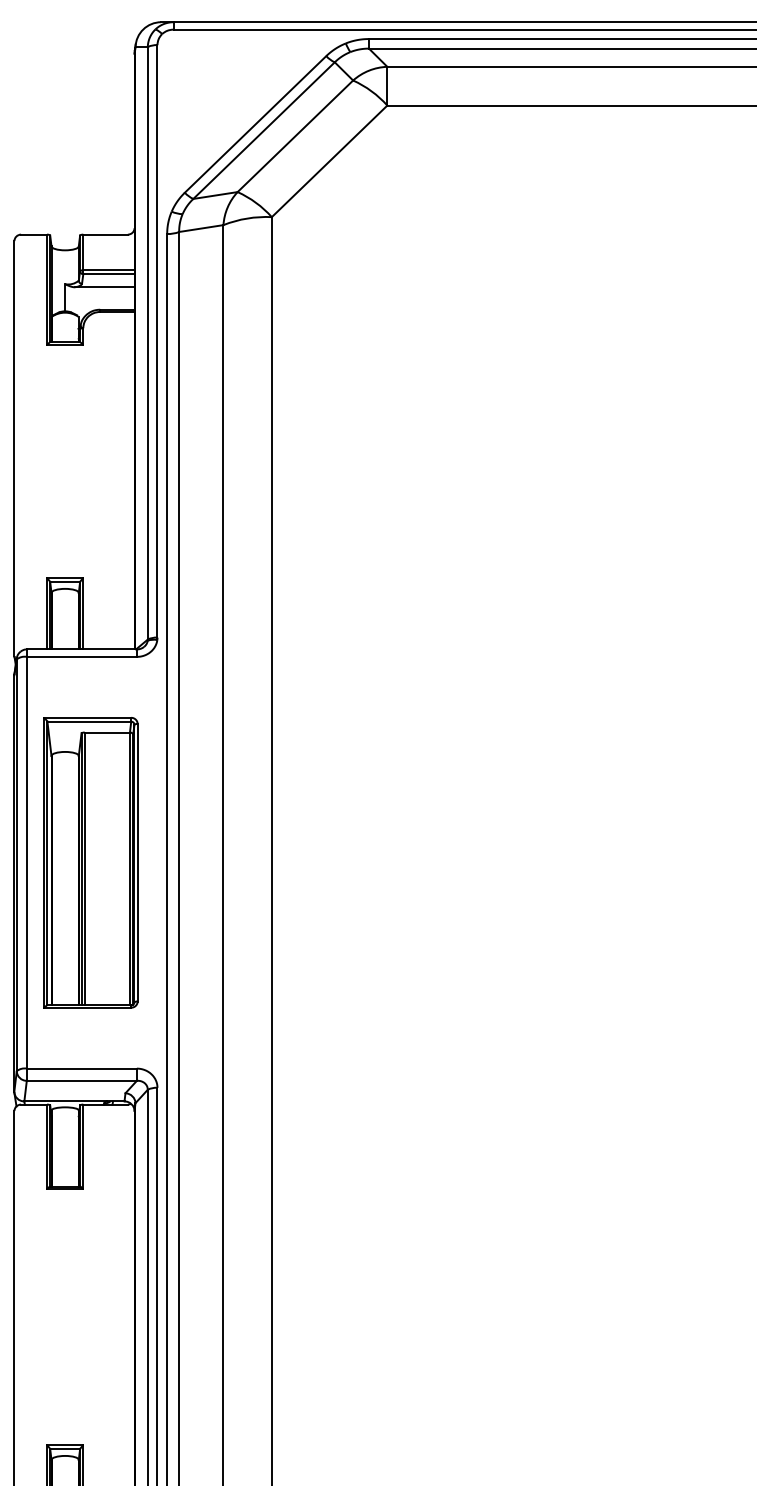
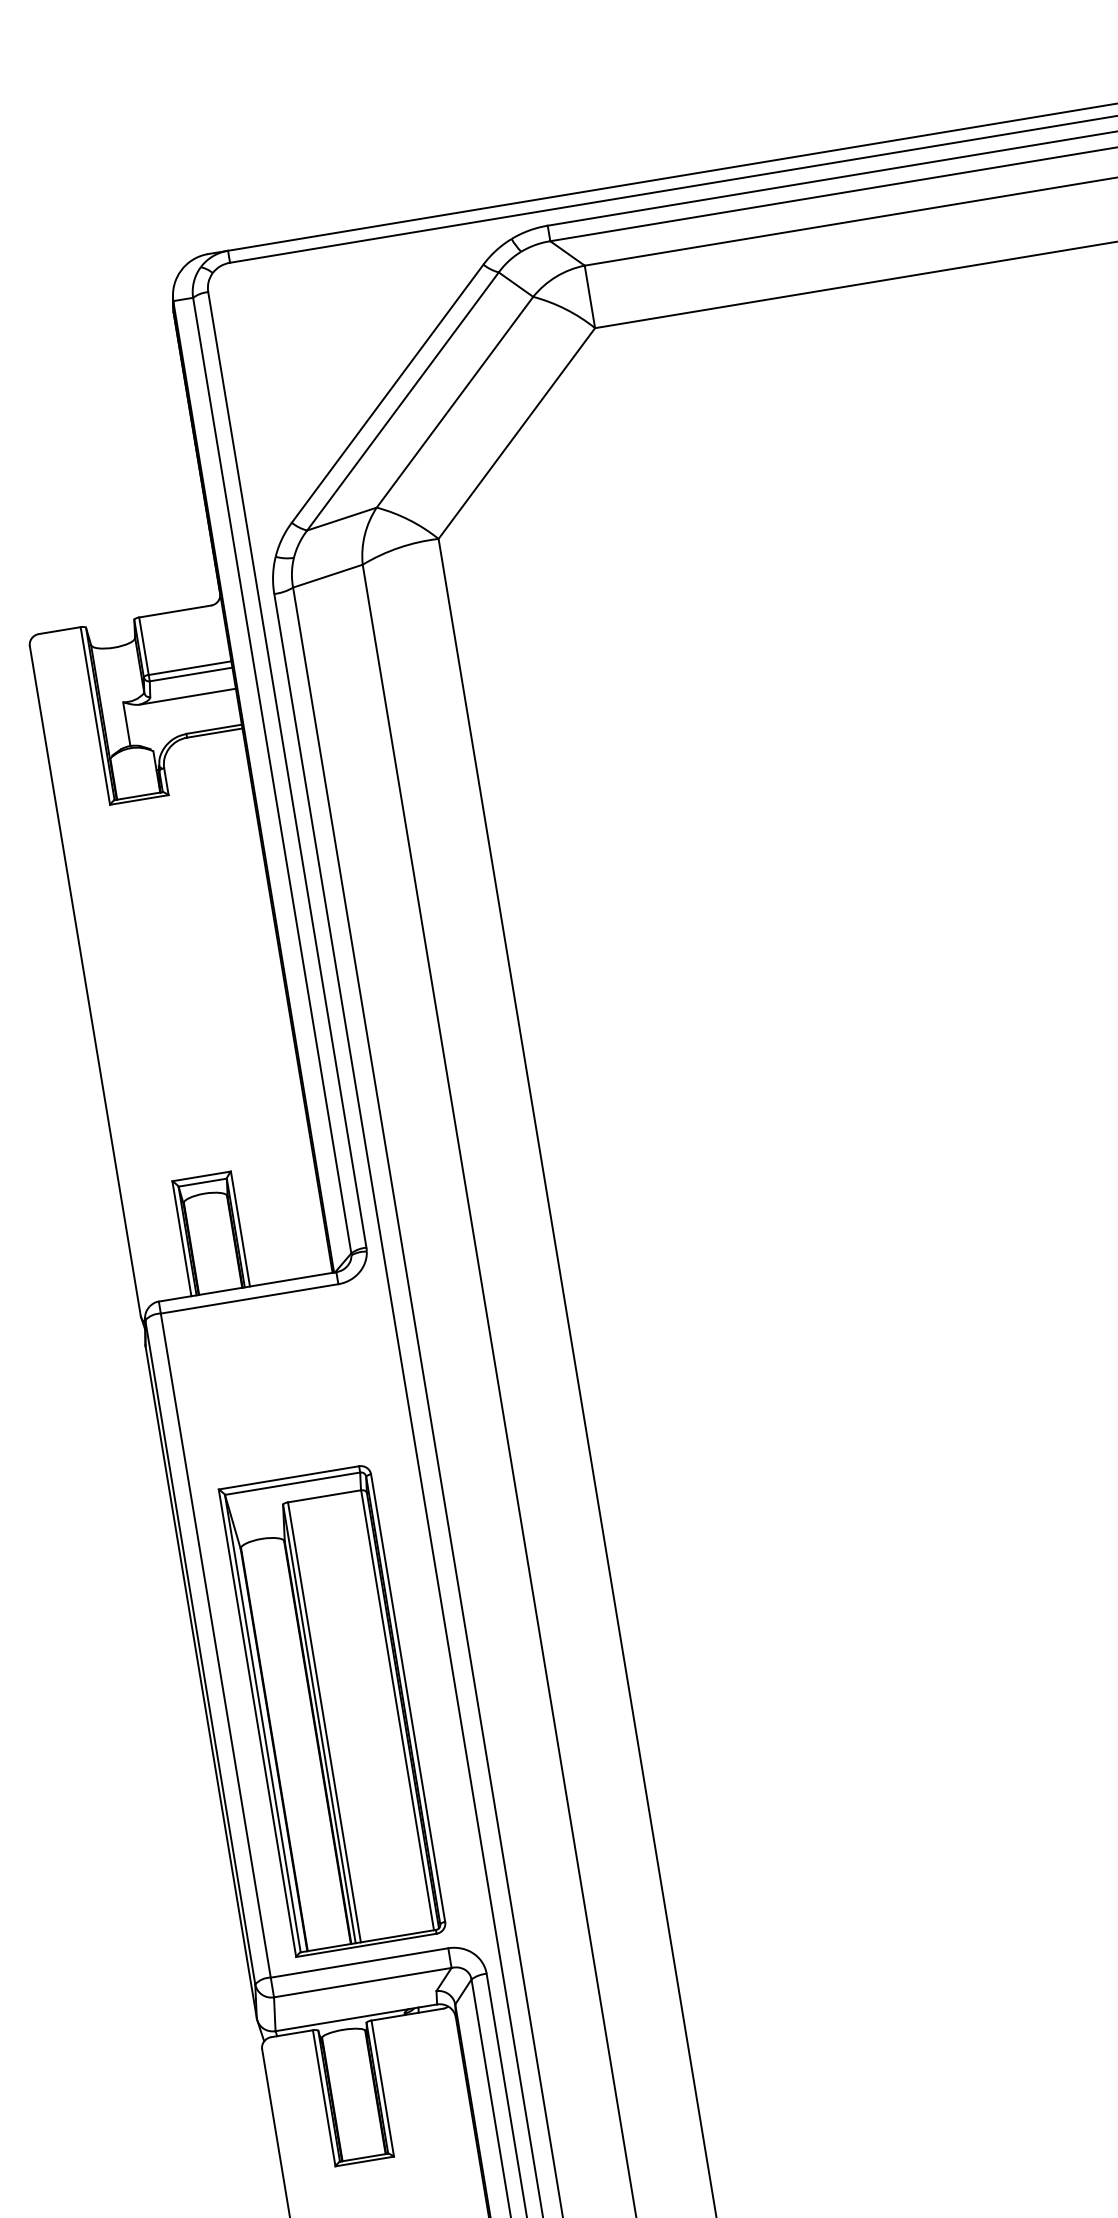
part: (90, 862) -> (332, 1710), moved

